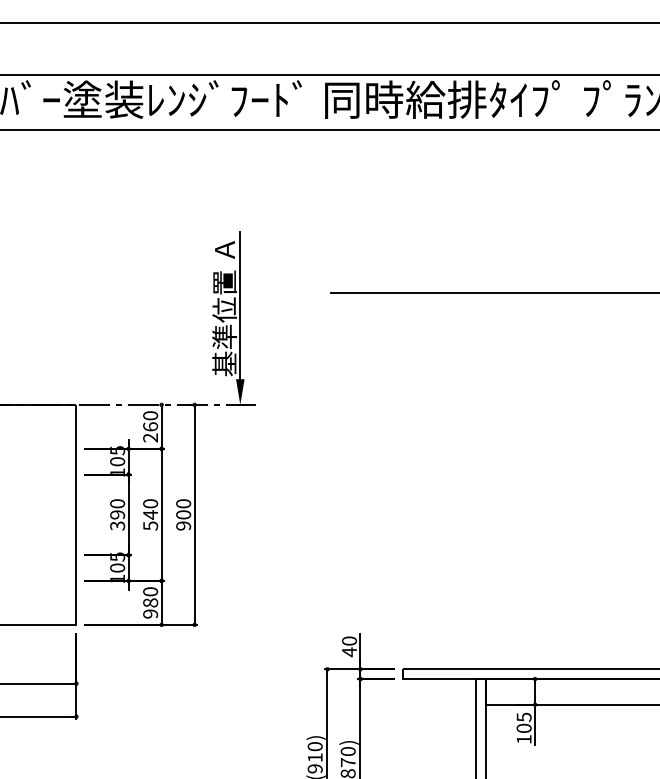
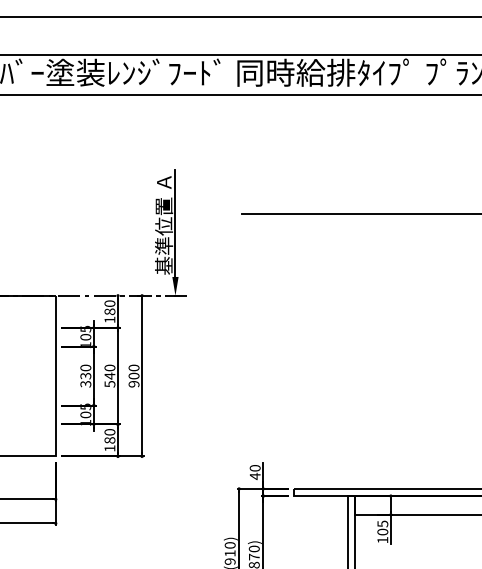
text: (150, 431) -> (109, 315), 260 -> 180
text: (117, 514) -> (85, 375), 390 -> 330
text: (150, 613) -> (109, 448), 980 -> 180

